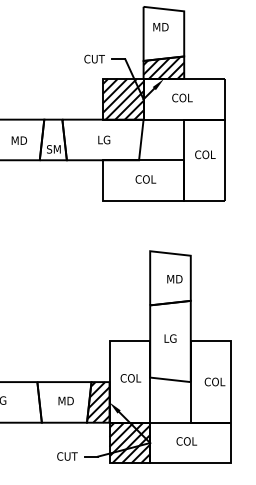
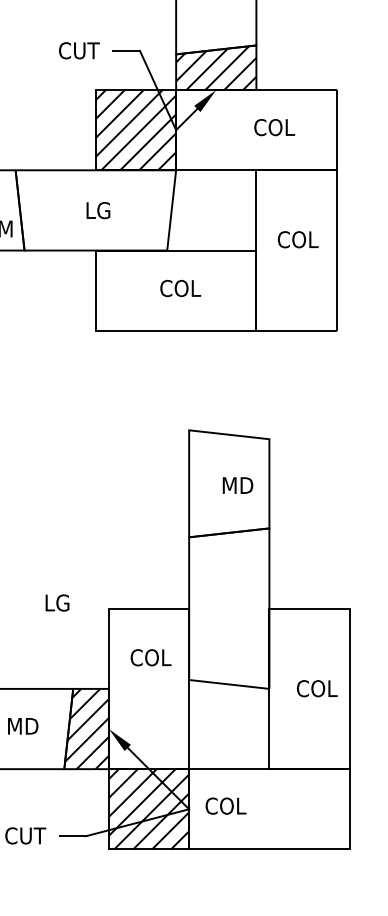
text: (182, 97) -> (274, 126), moved
text: (170, 338) -> (57, 602), moved
text: (130, 378) -> (150, 658), moved
text: (186, 441) -> (225, 806), moved

